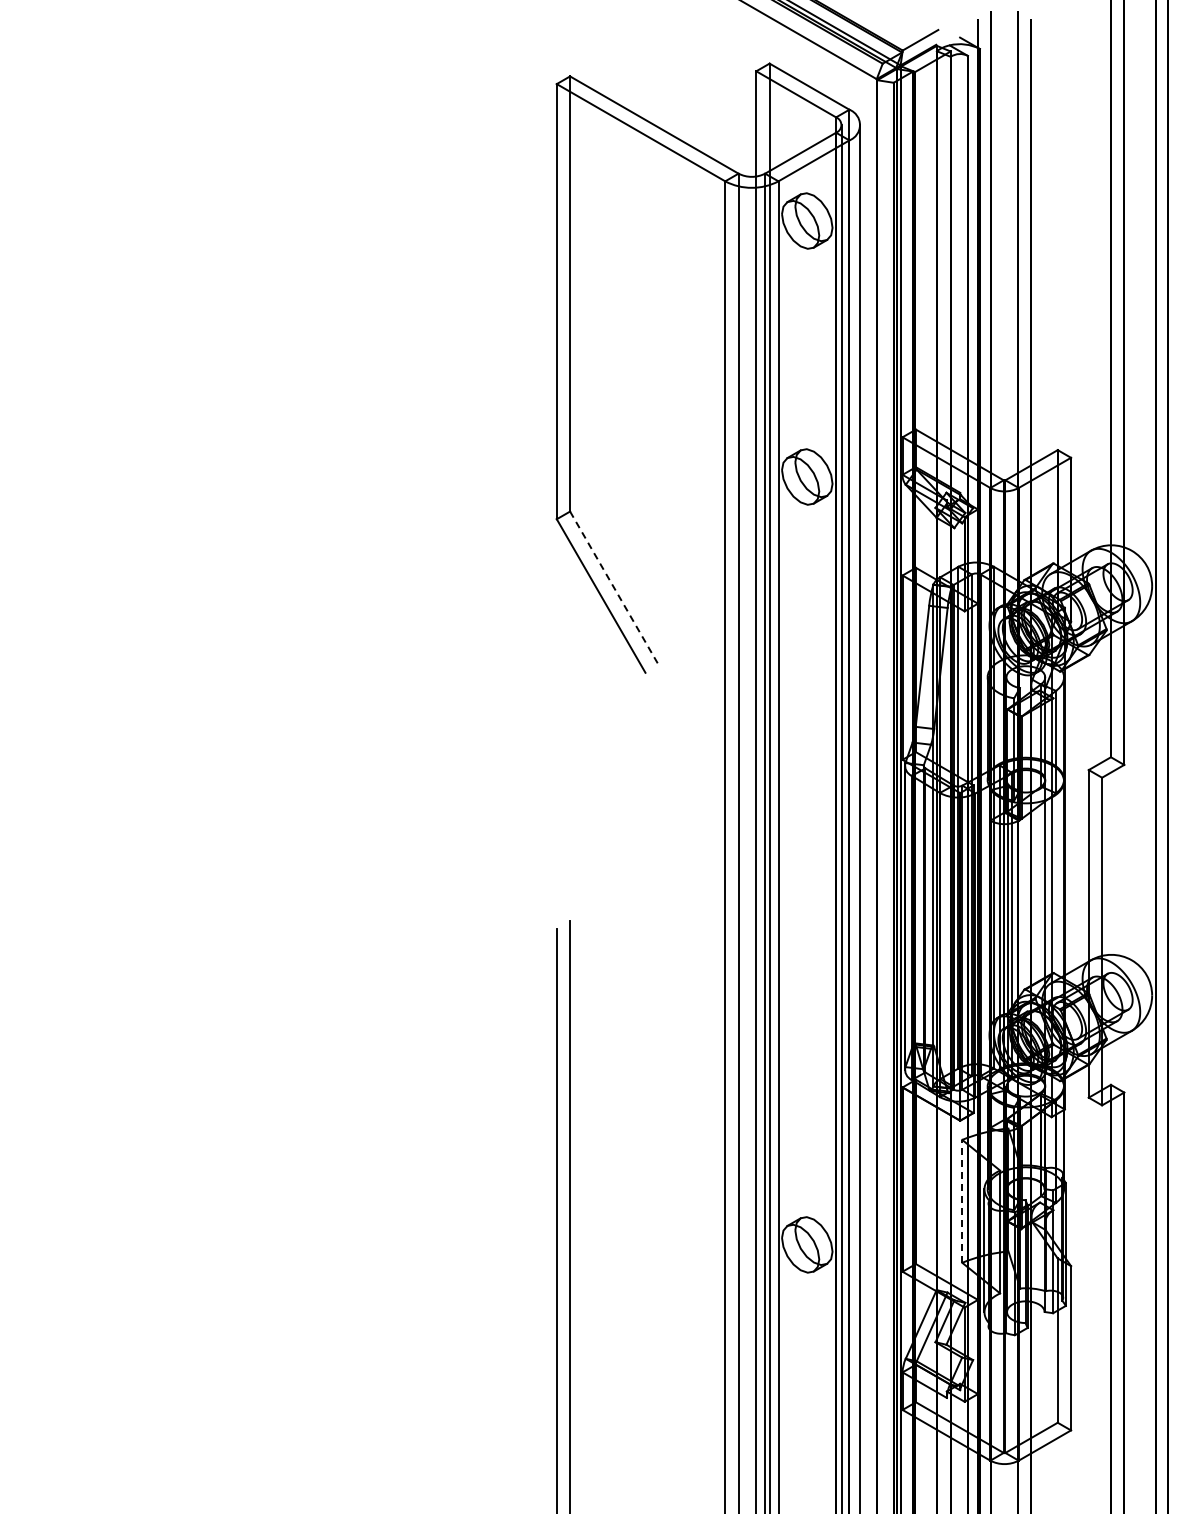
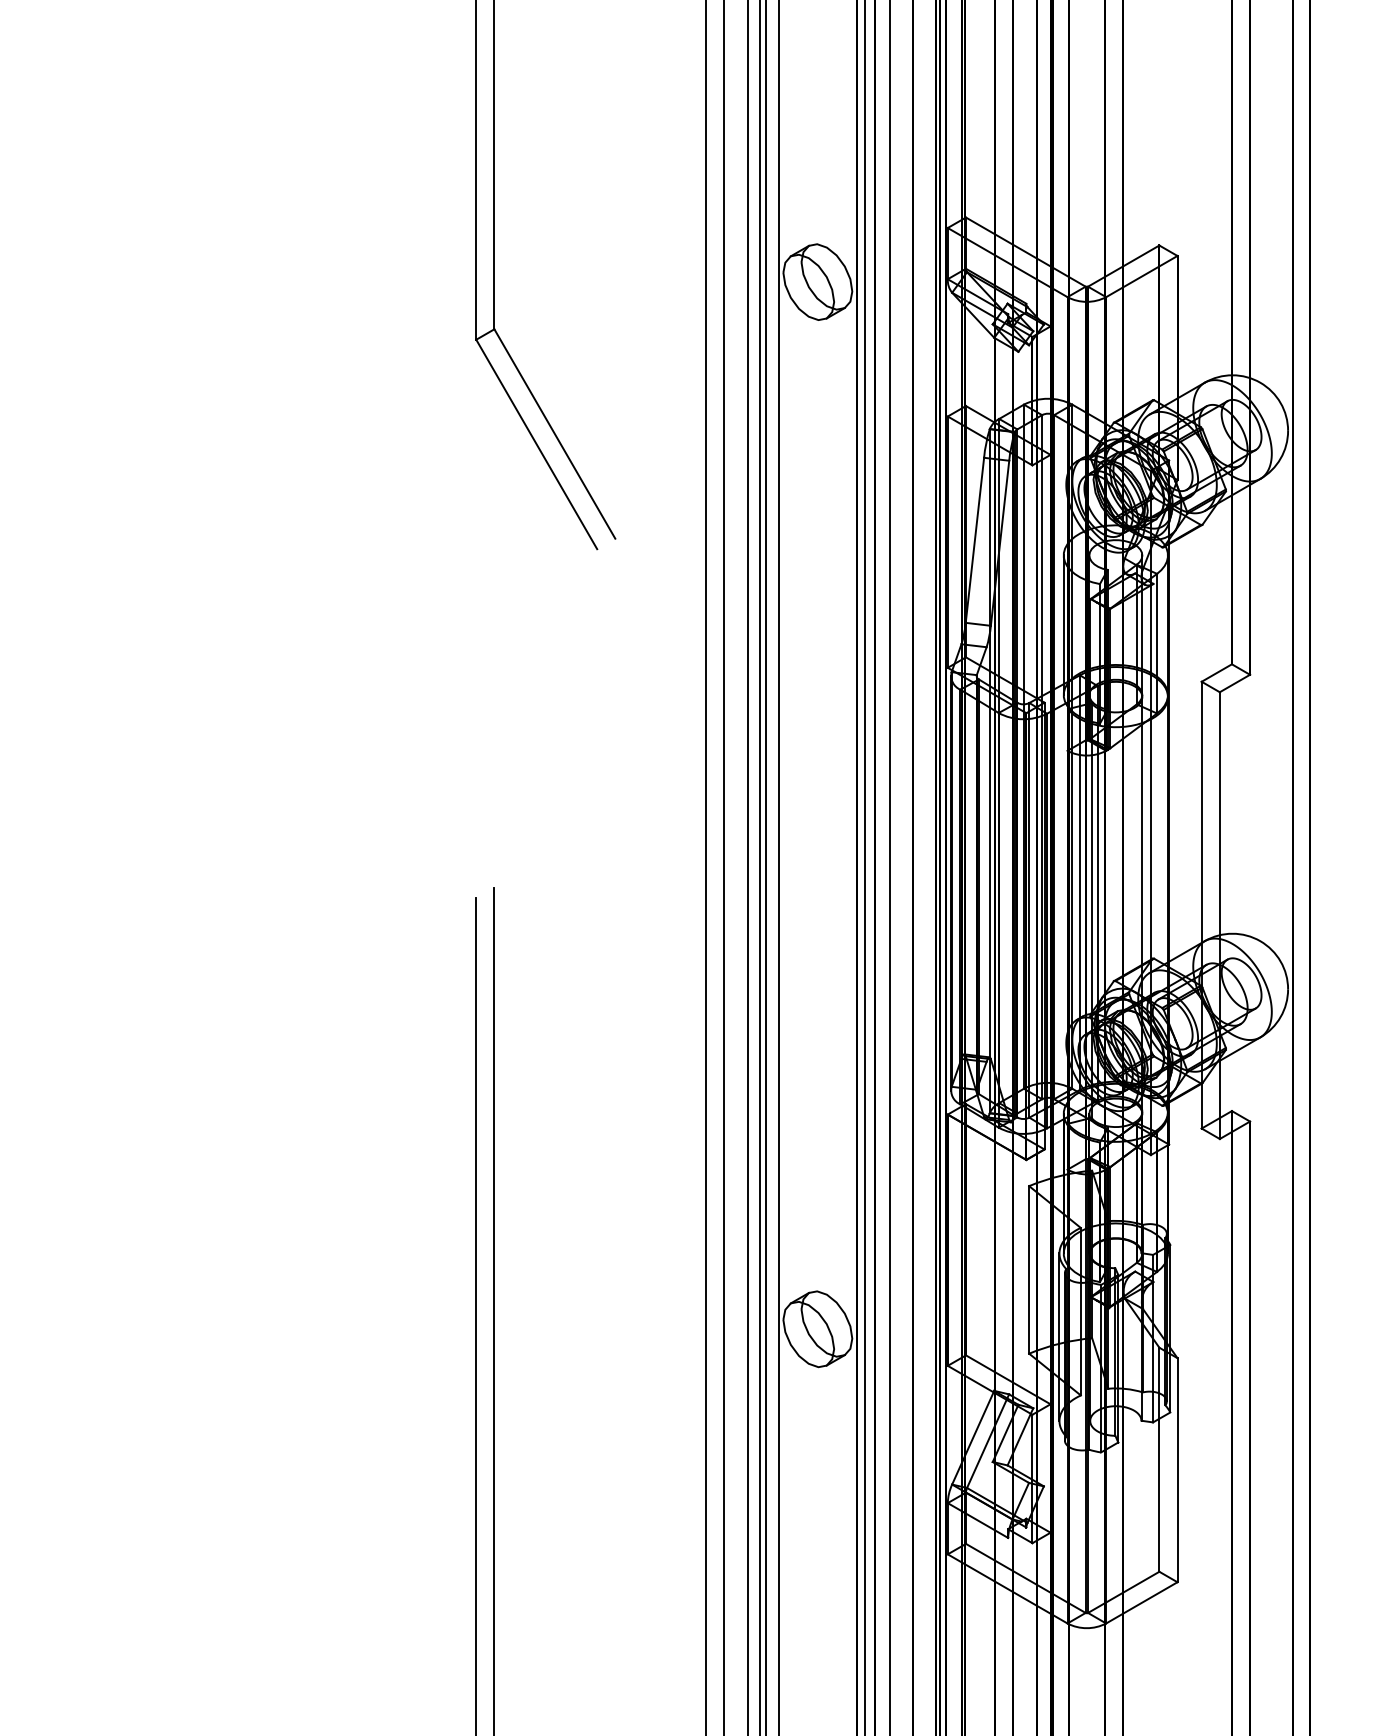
line: (614, 588) -> (554, 434), dashed -> solid
line: (962, 1200) -> (1029, 1268), dashed -> solid

